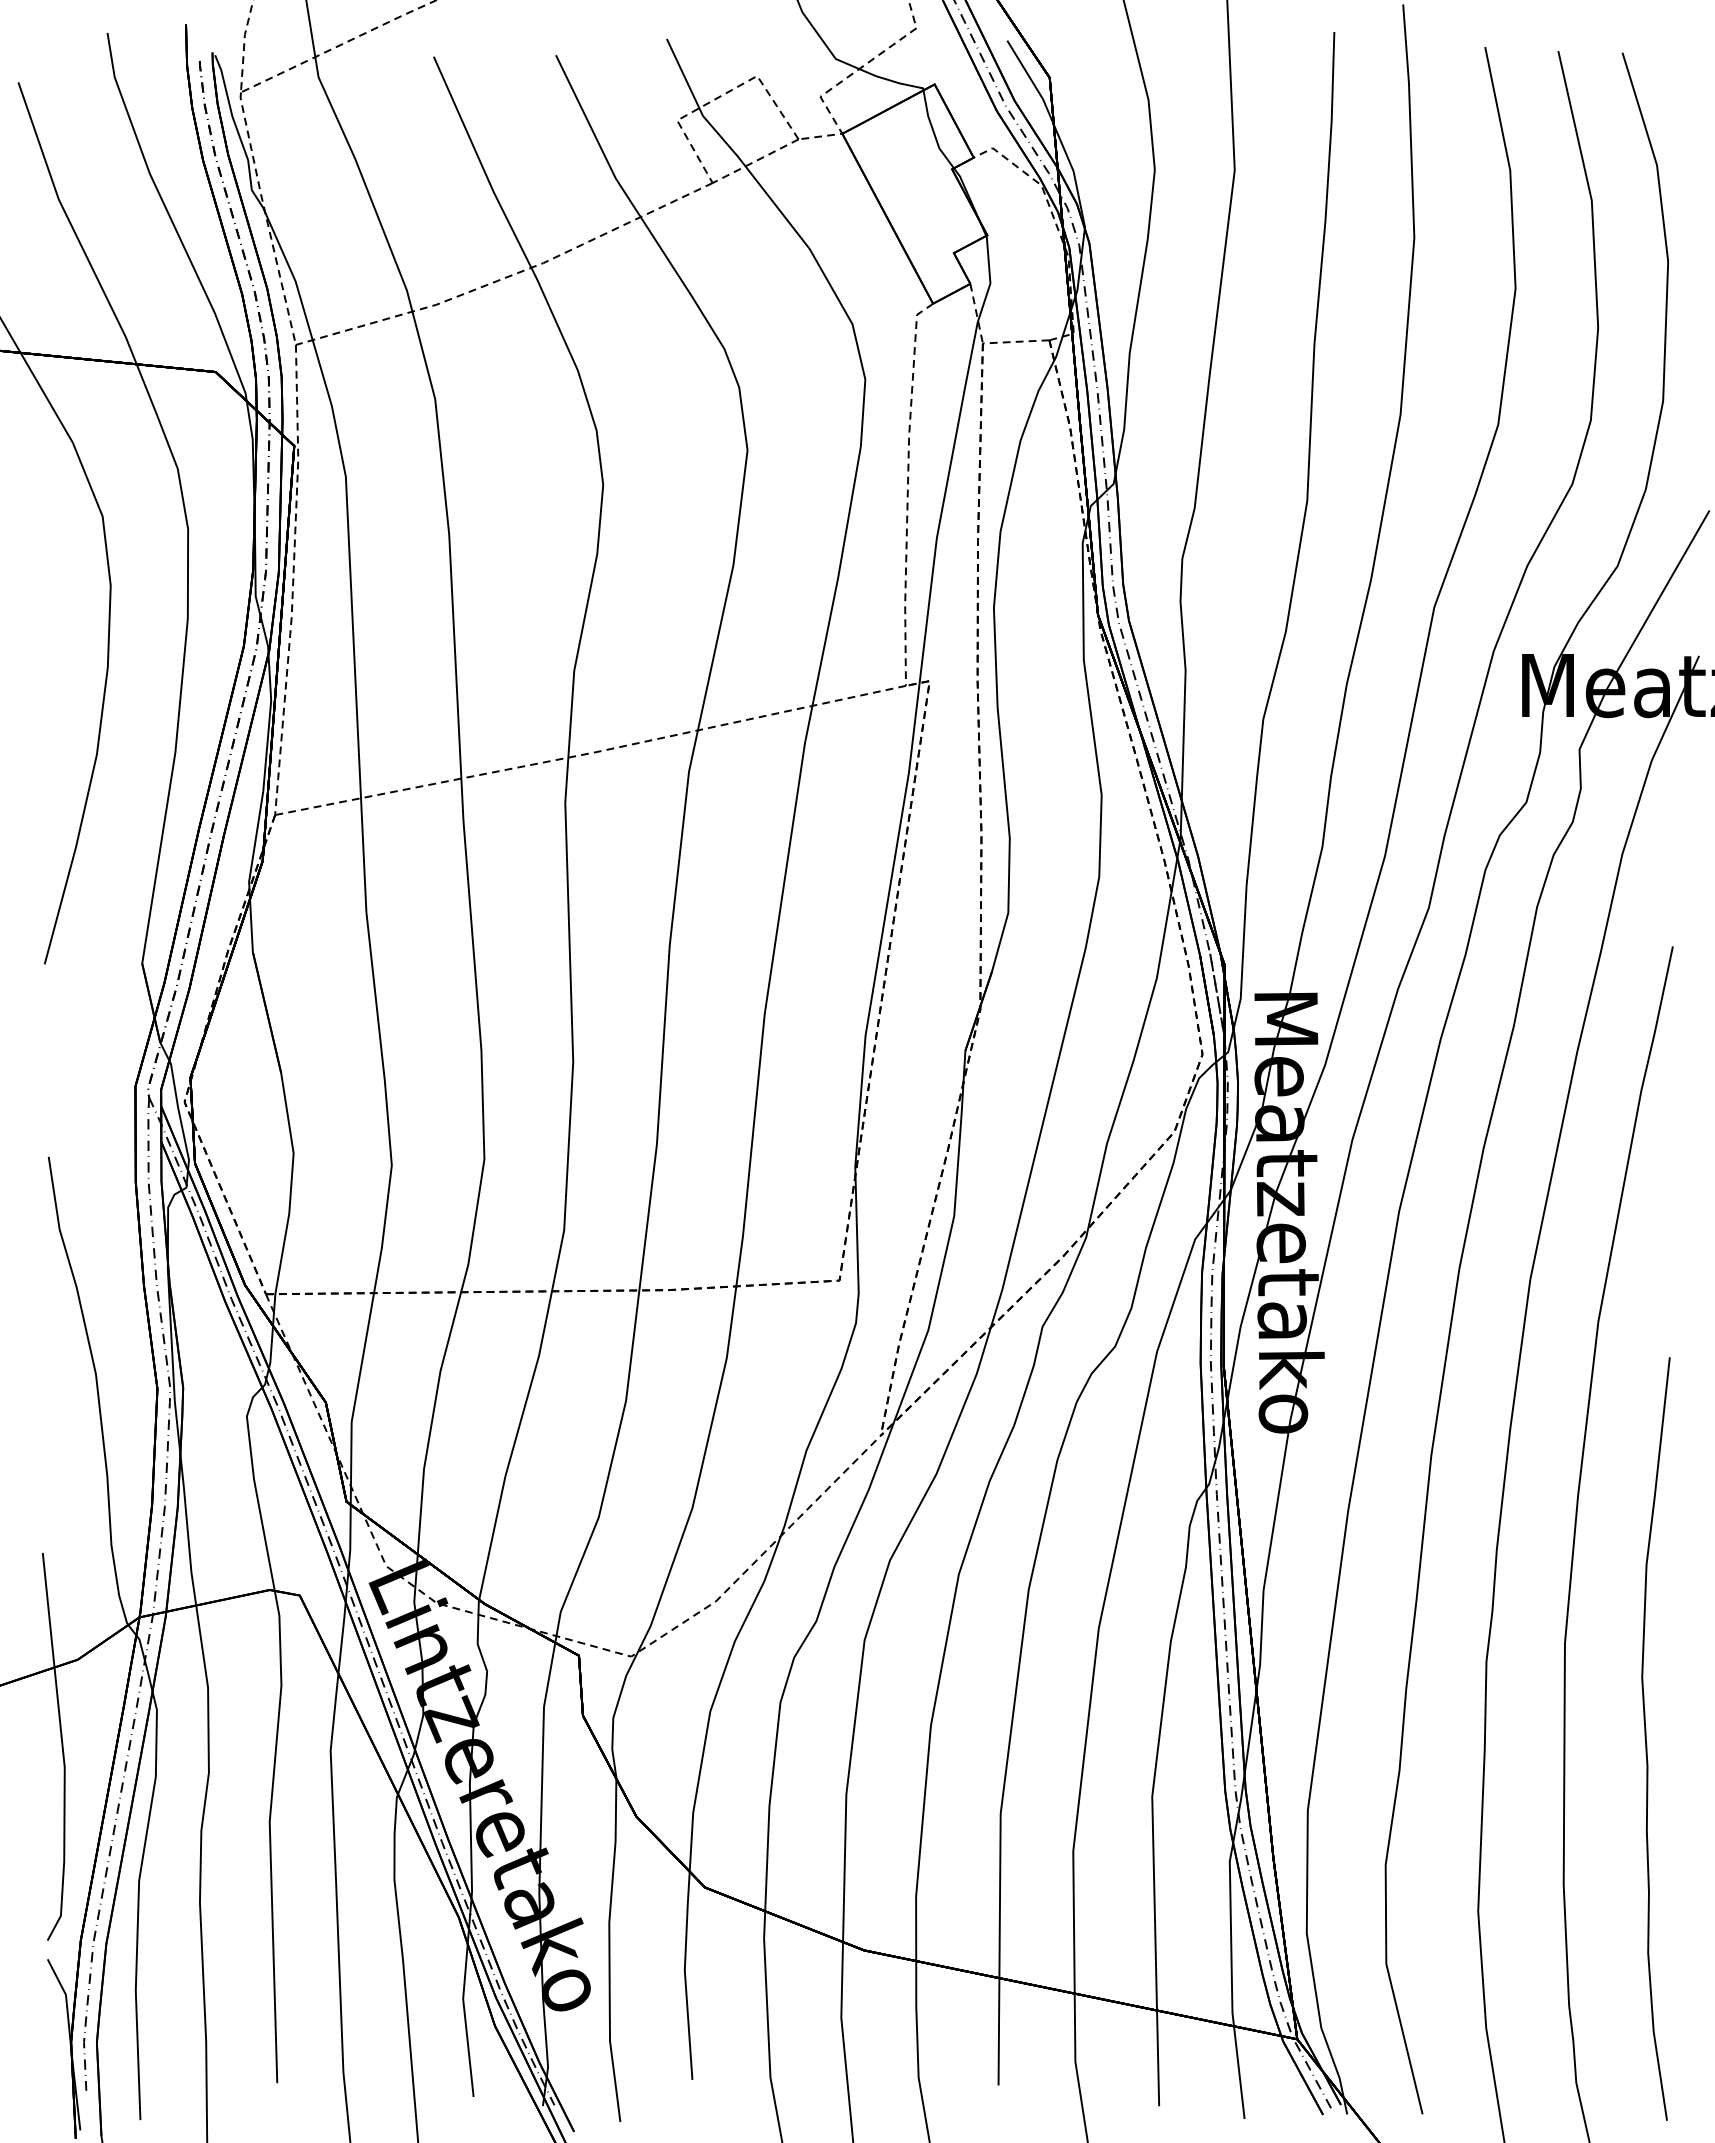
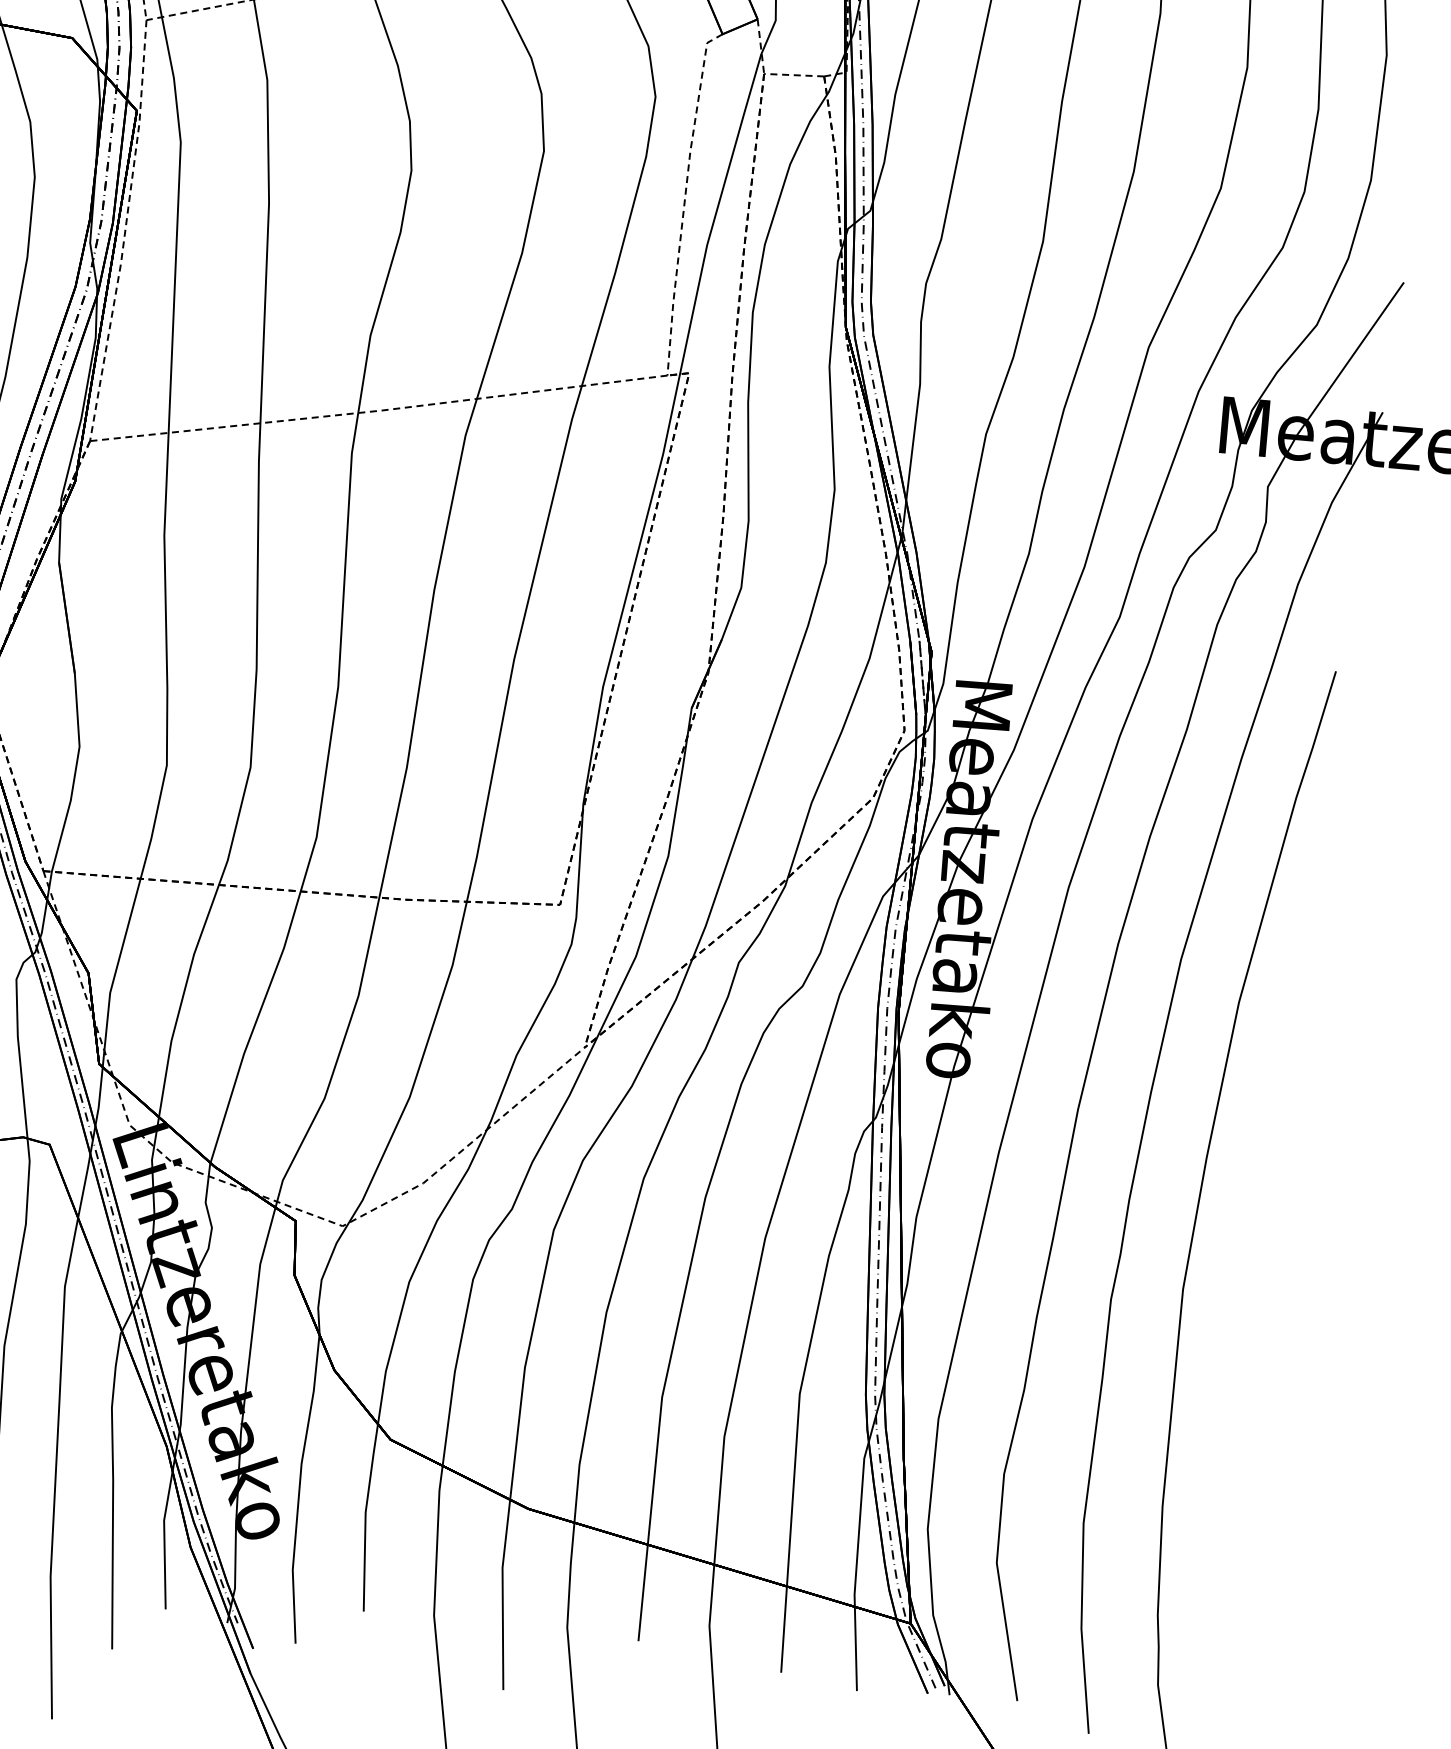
curve: (1646, 1738) -> (1248, 1381), removed

